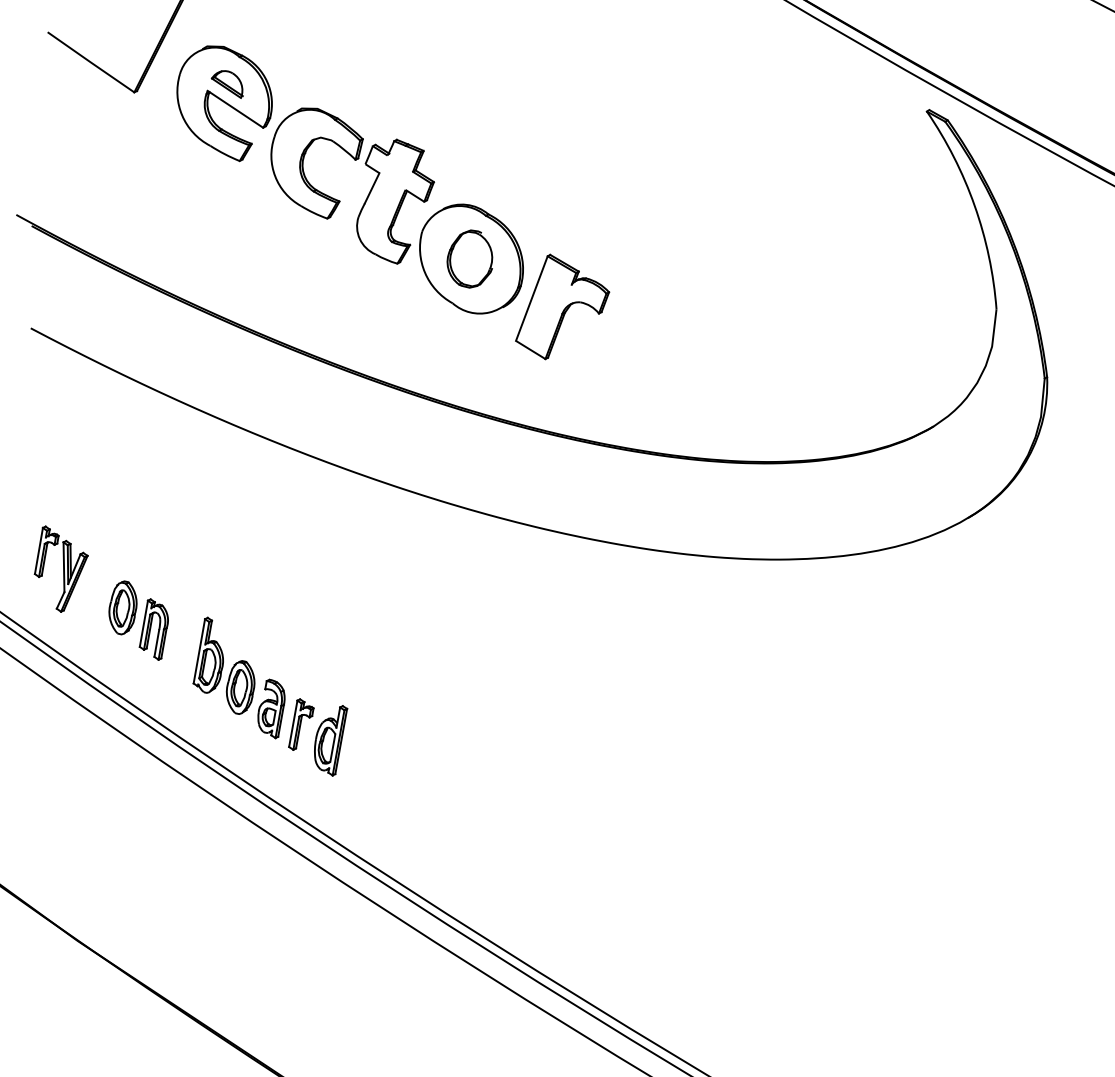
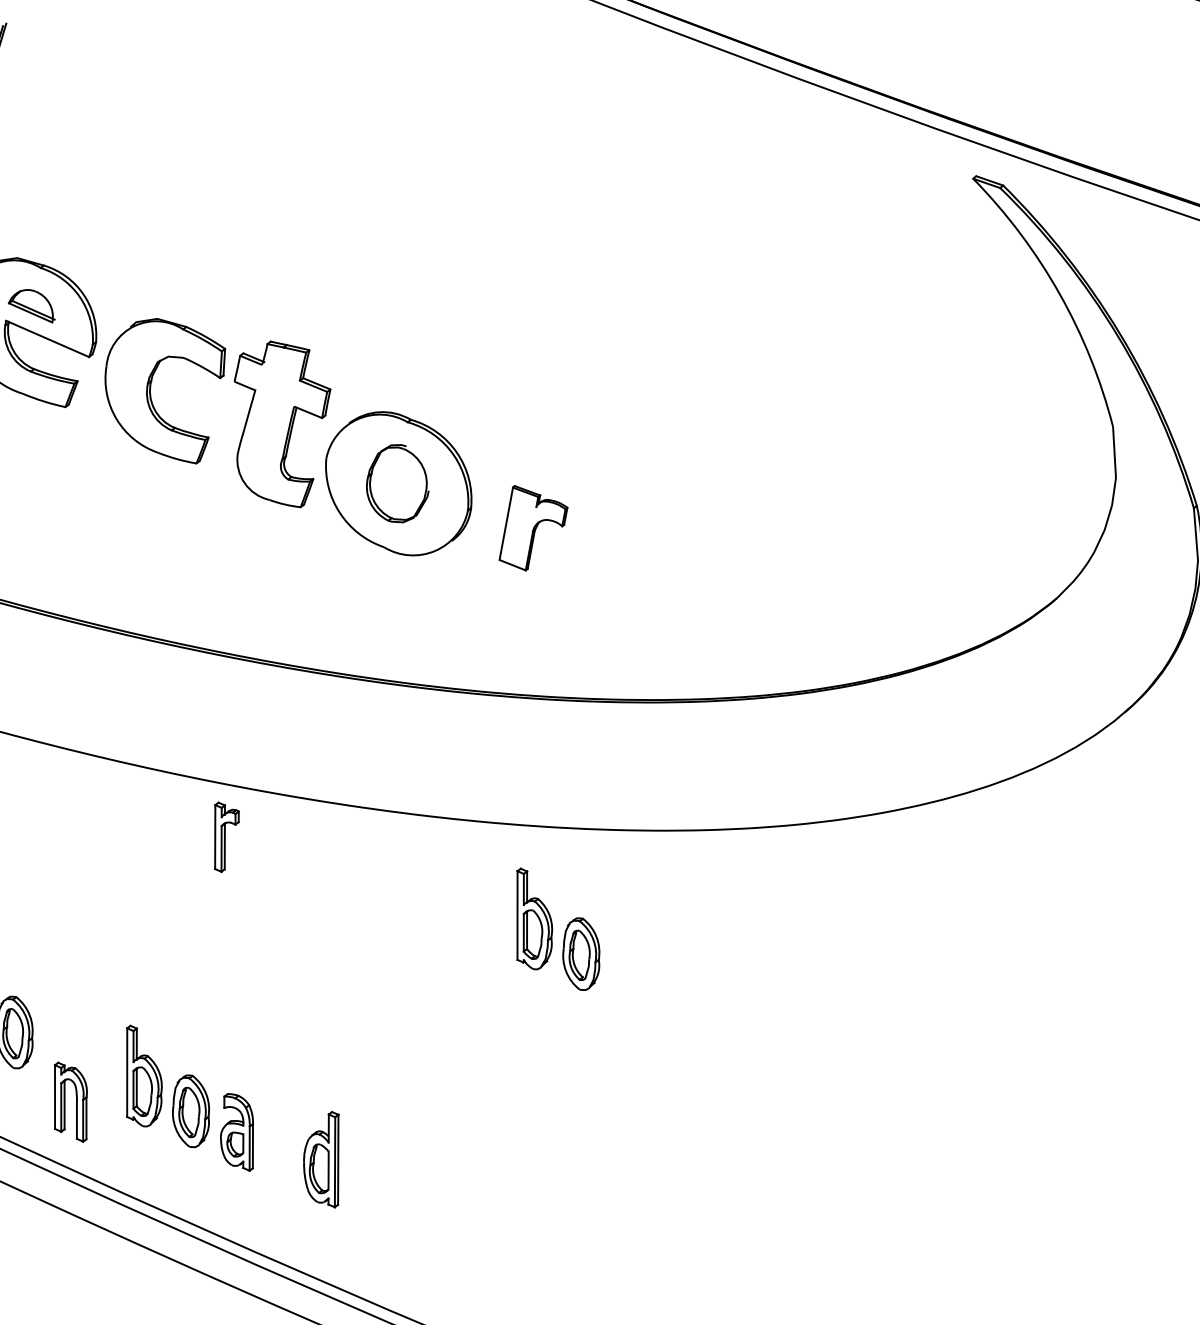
part: (562, 306) -> (531, 525), size x0.6
part: (526, 601) -> (553, 928), added
part: (153, 629) -> (69, 1102), moved
part: (301, 724) -> (226, 836), moved

